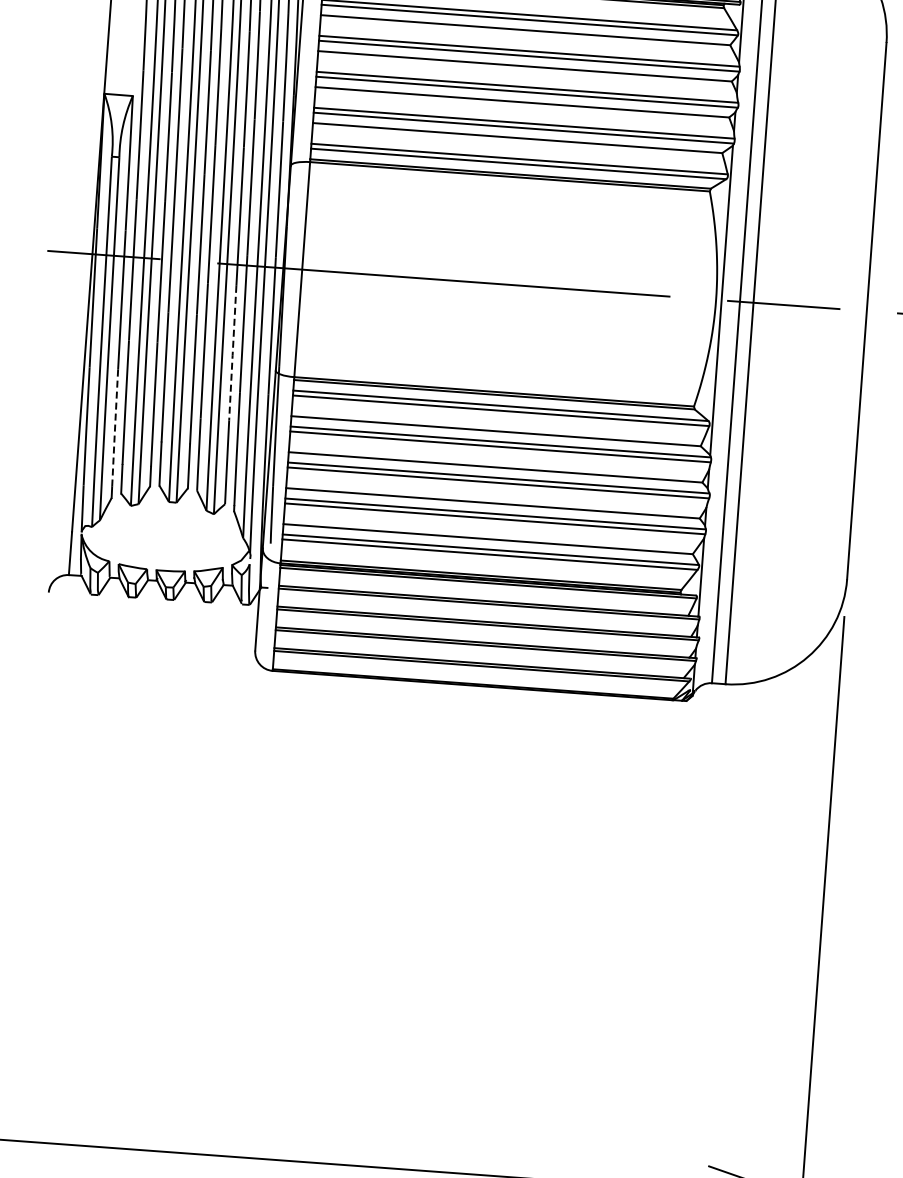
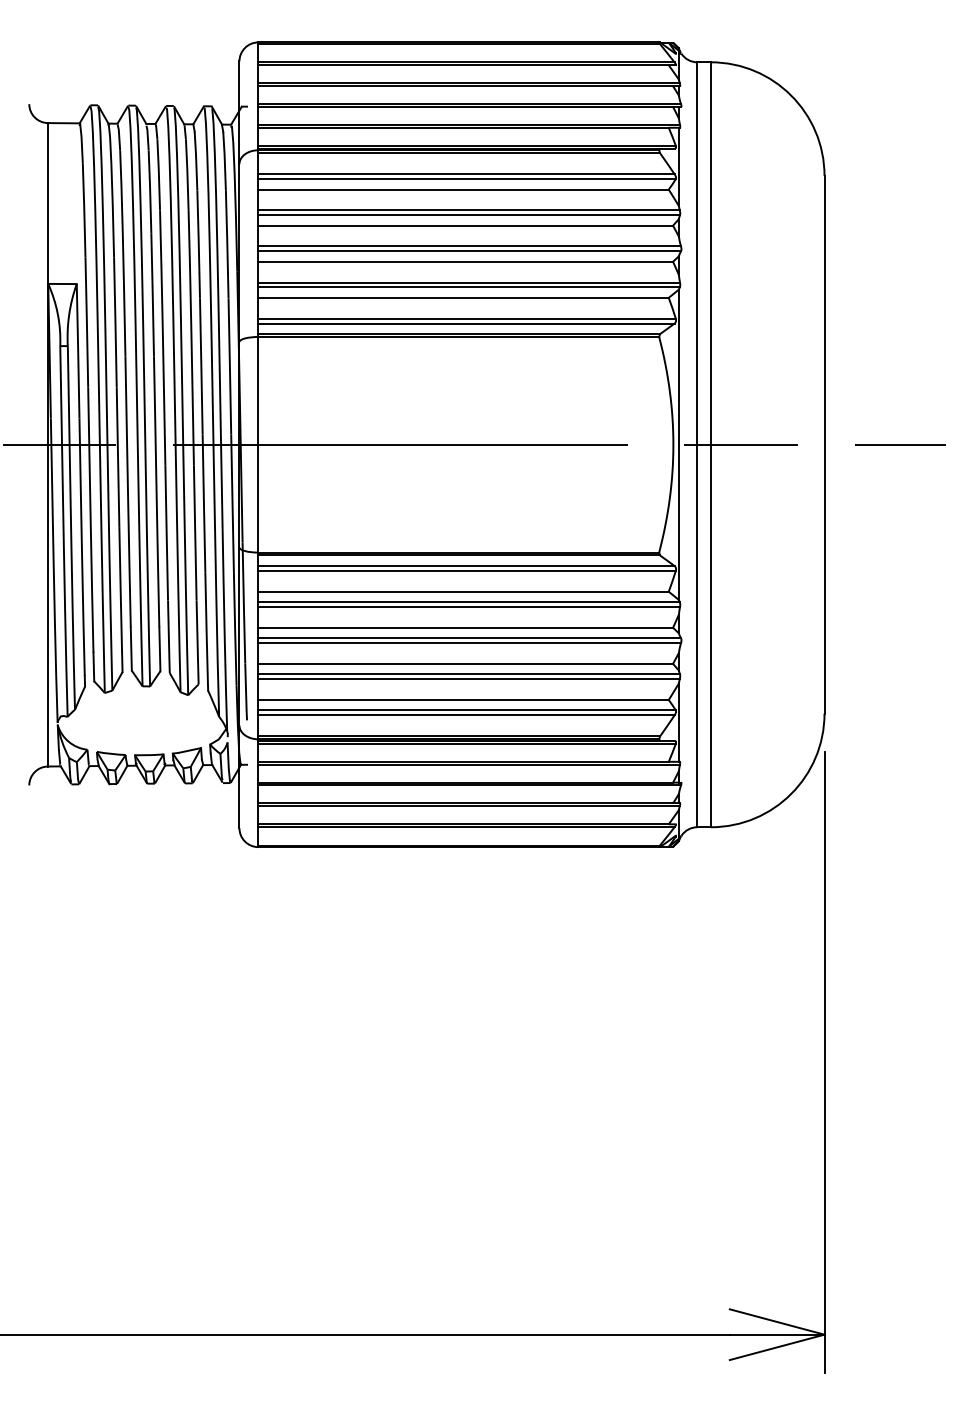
line: (232, 354) -> (195, 534), dashed -> solid
line: (115, 429) -> (83, 617), dashed -> solid

